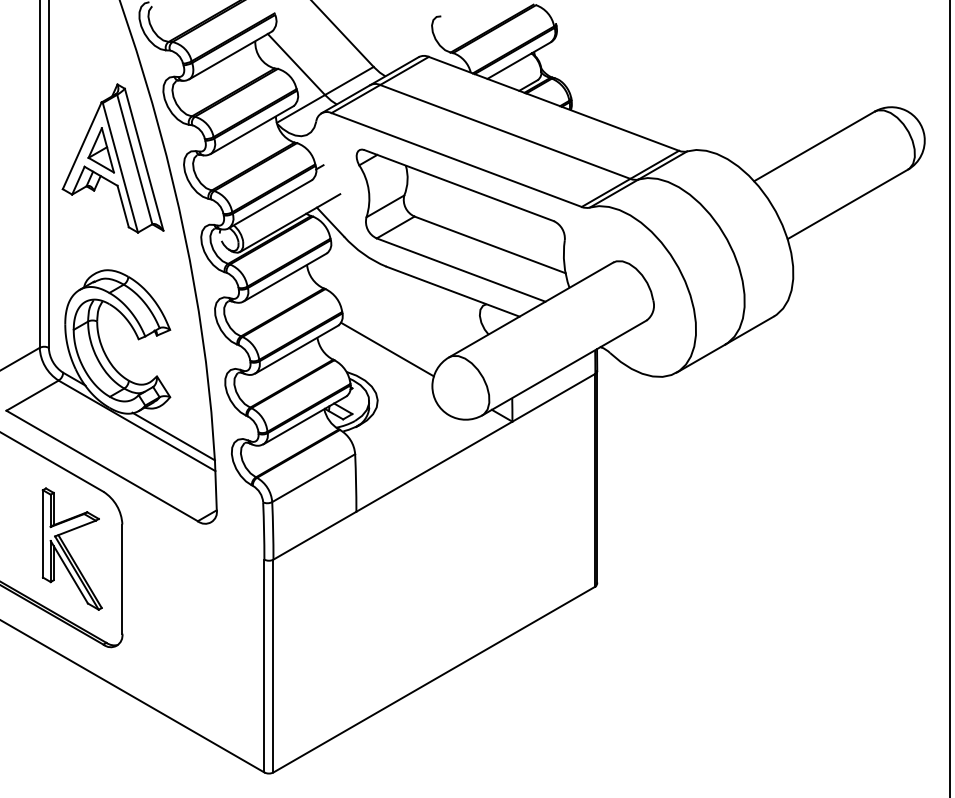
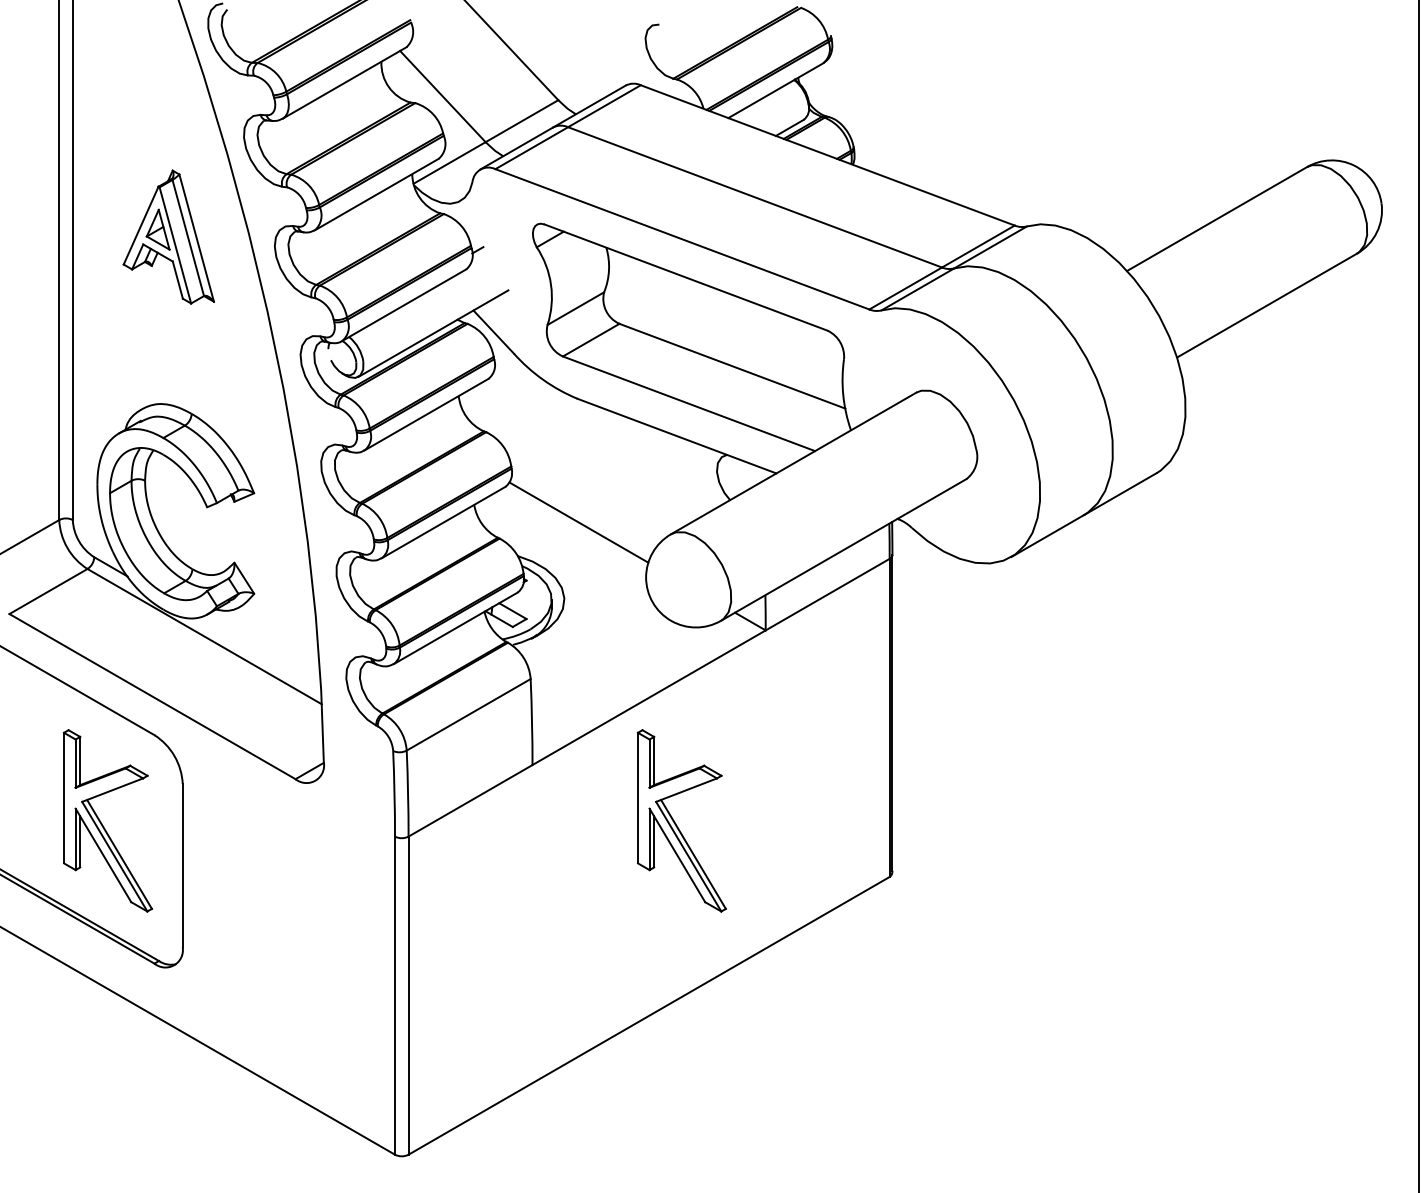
part: (112, 158) -> (167, 237), size x0.6
line: (173, 436) -> (259, 652), removed
part: (455, 548) -> (680, 819), added

